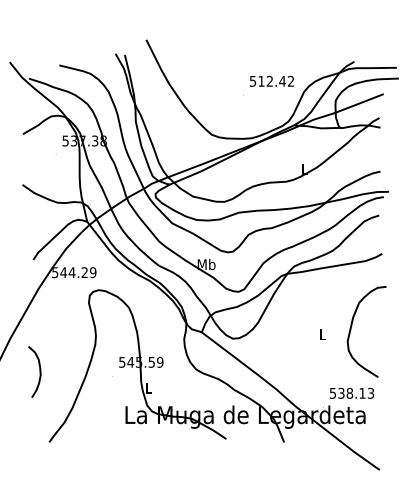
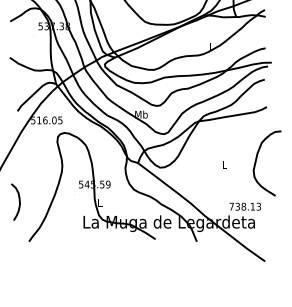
text: (78, 272) -> (49, 120), 544.29 -> 516.05
curve: (351, 330) -> (256, 162), moved
curve: (39, 371) -> (19, 201), moved
text: (332, 393) -> (231, 206), 538.13 -> 738.13

